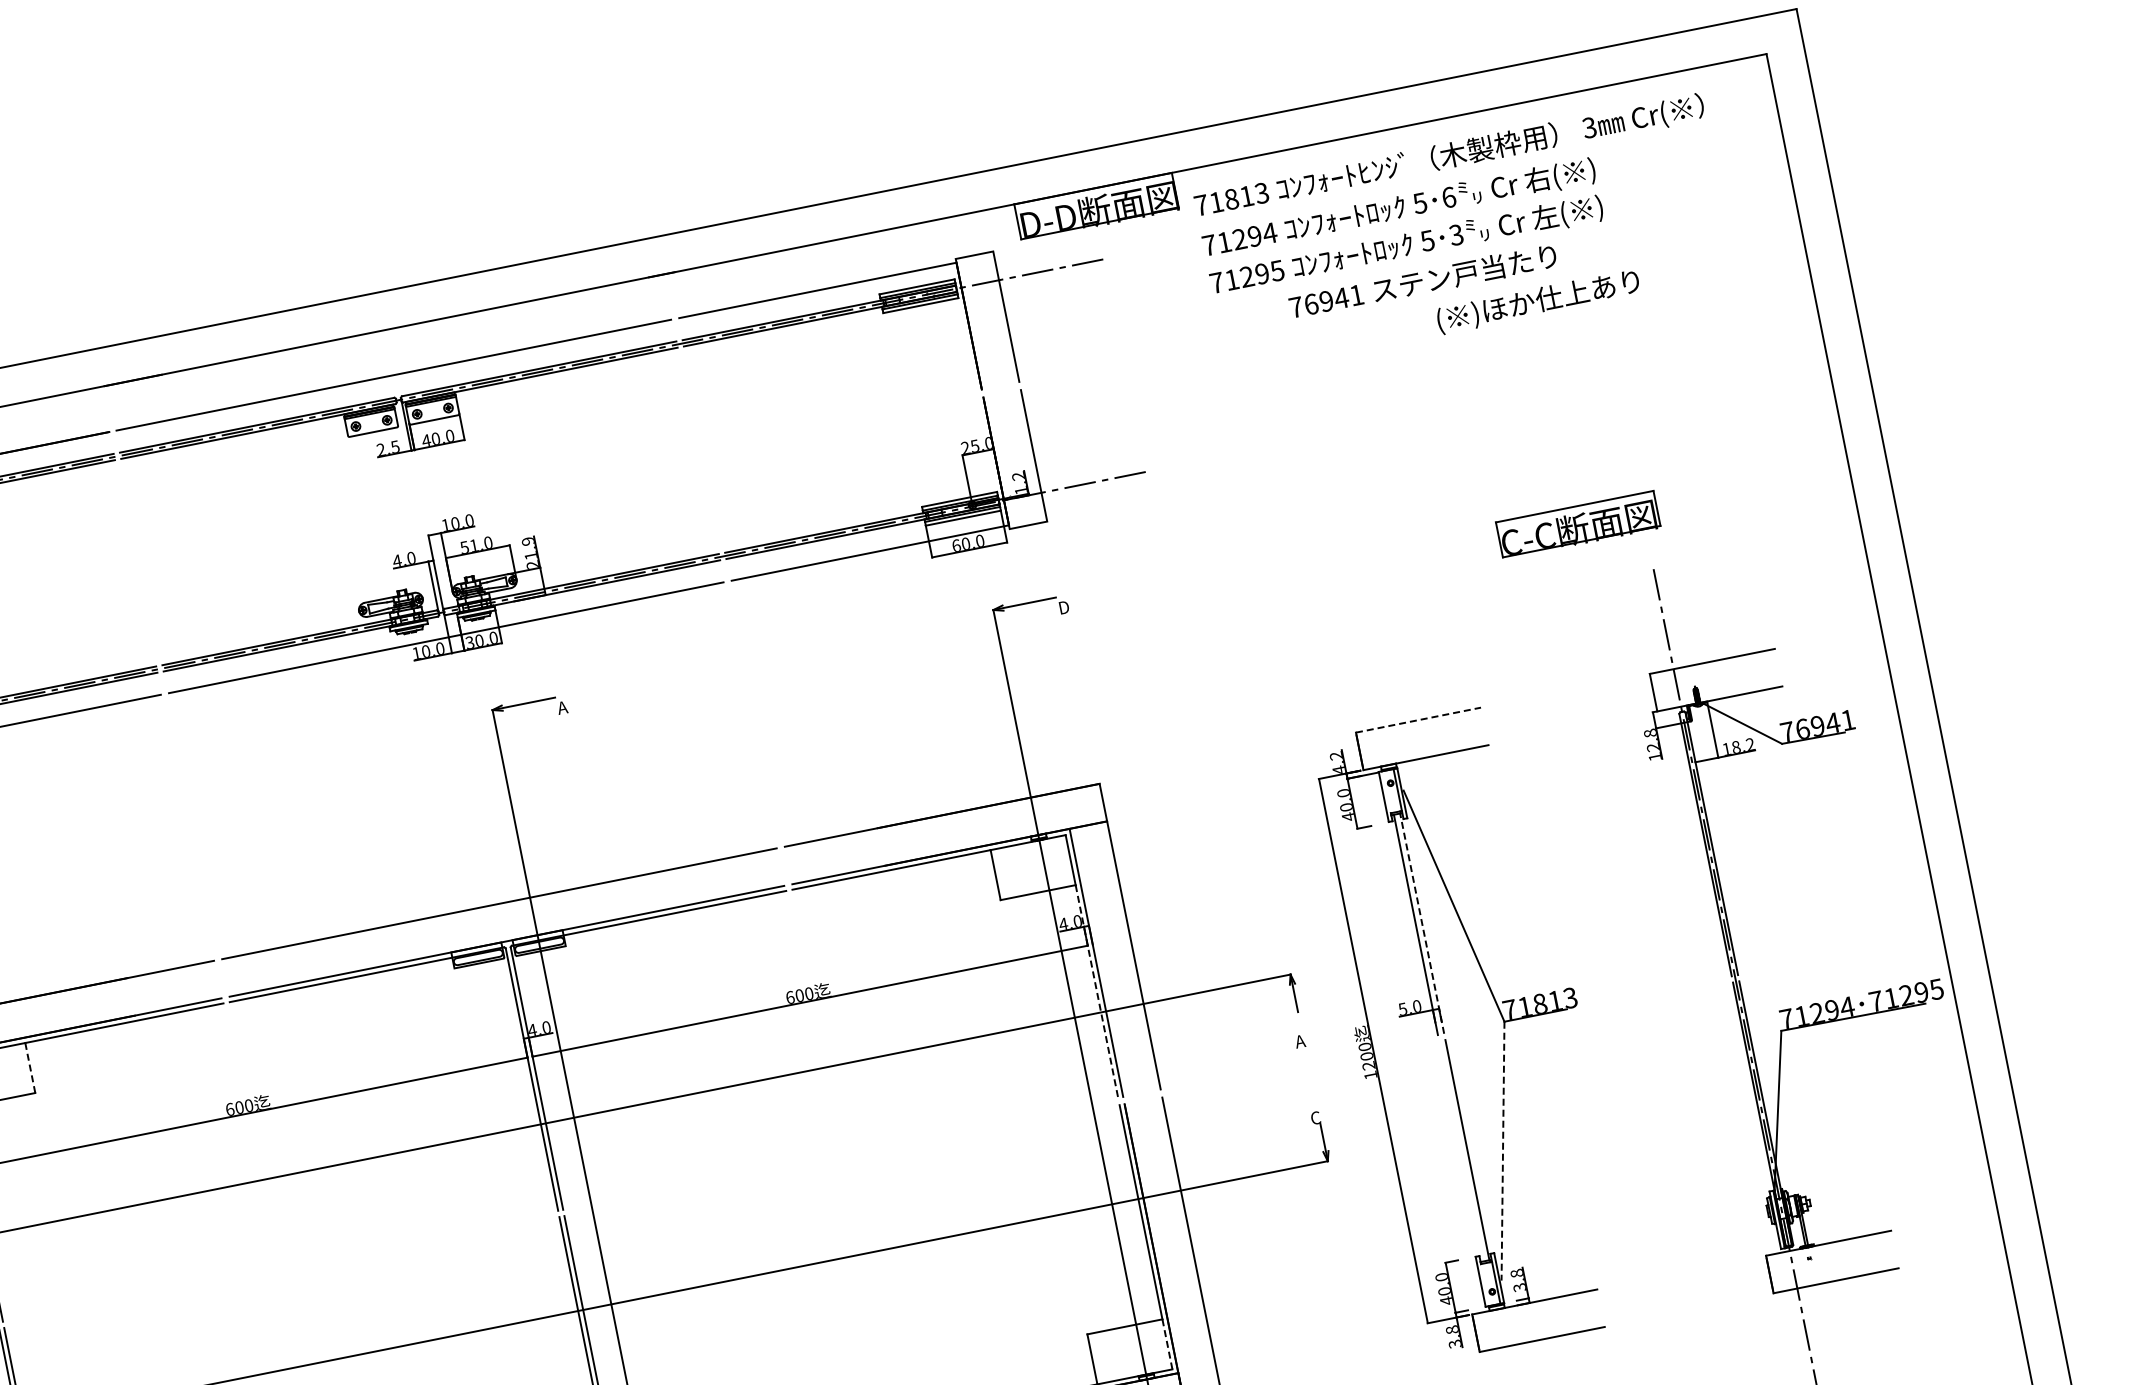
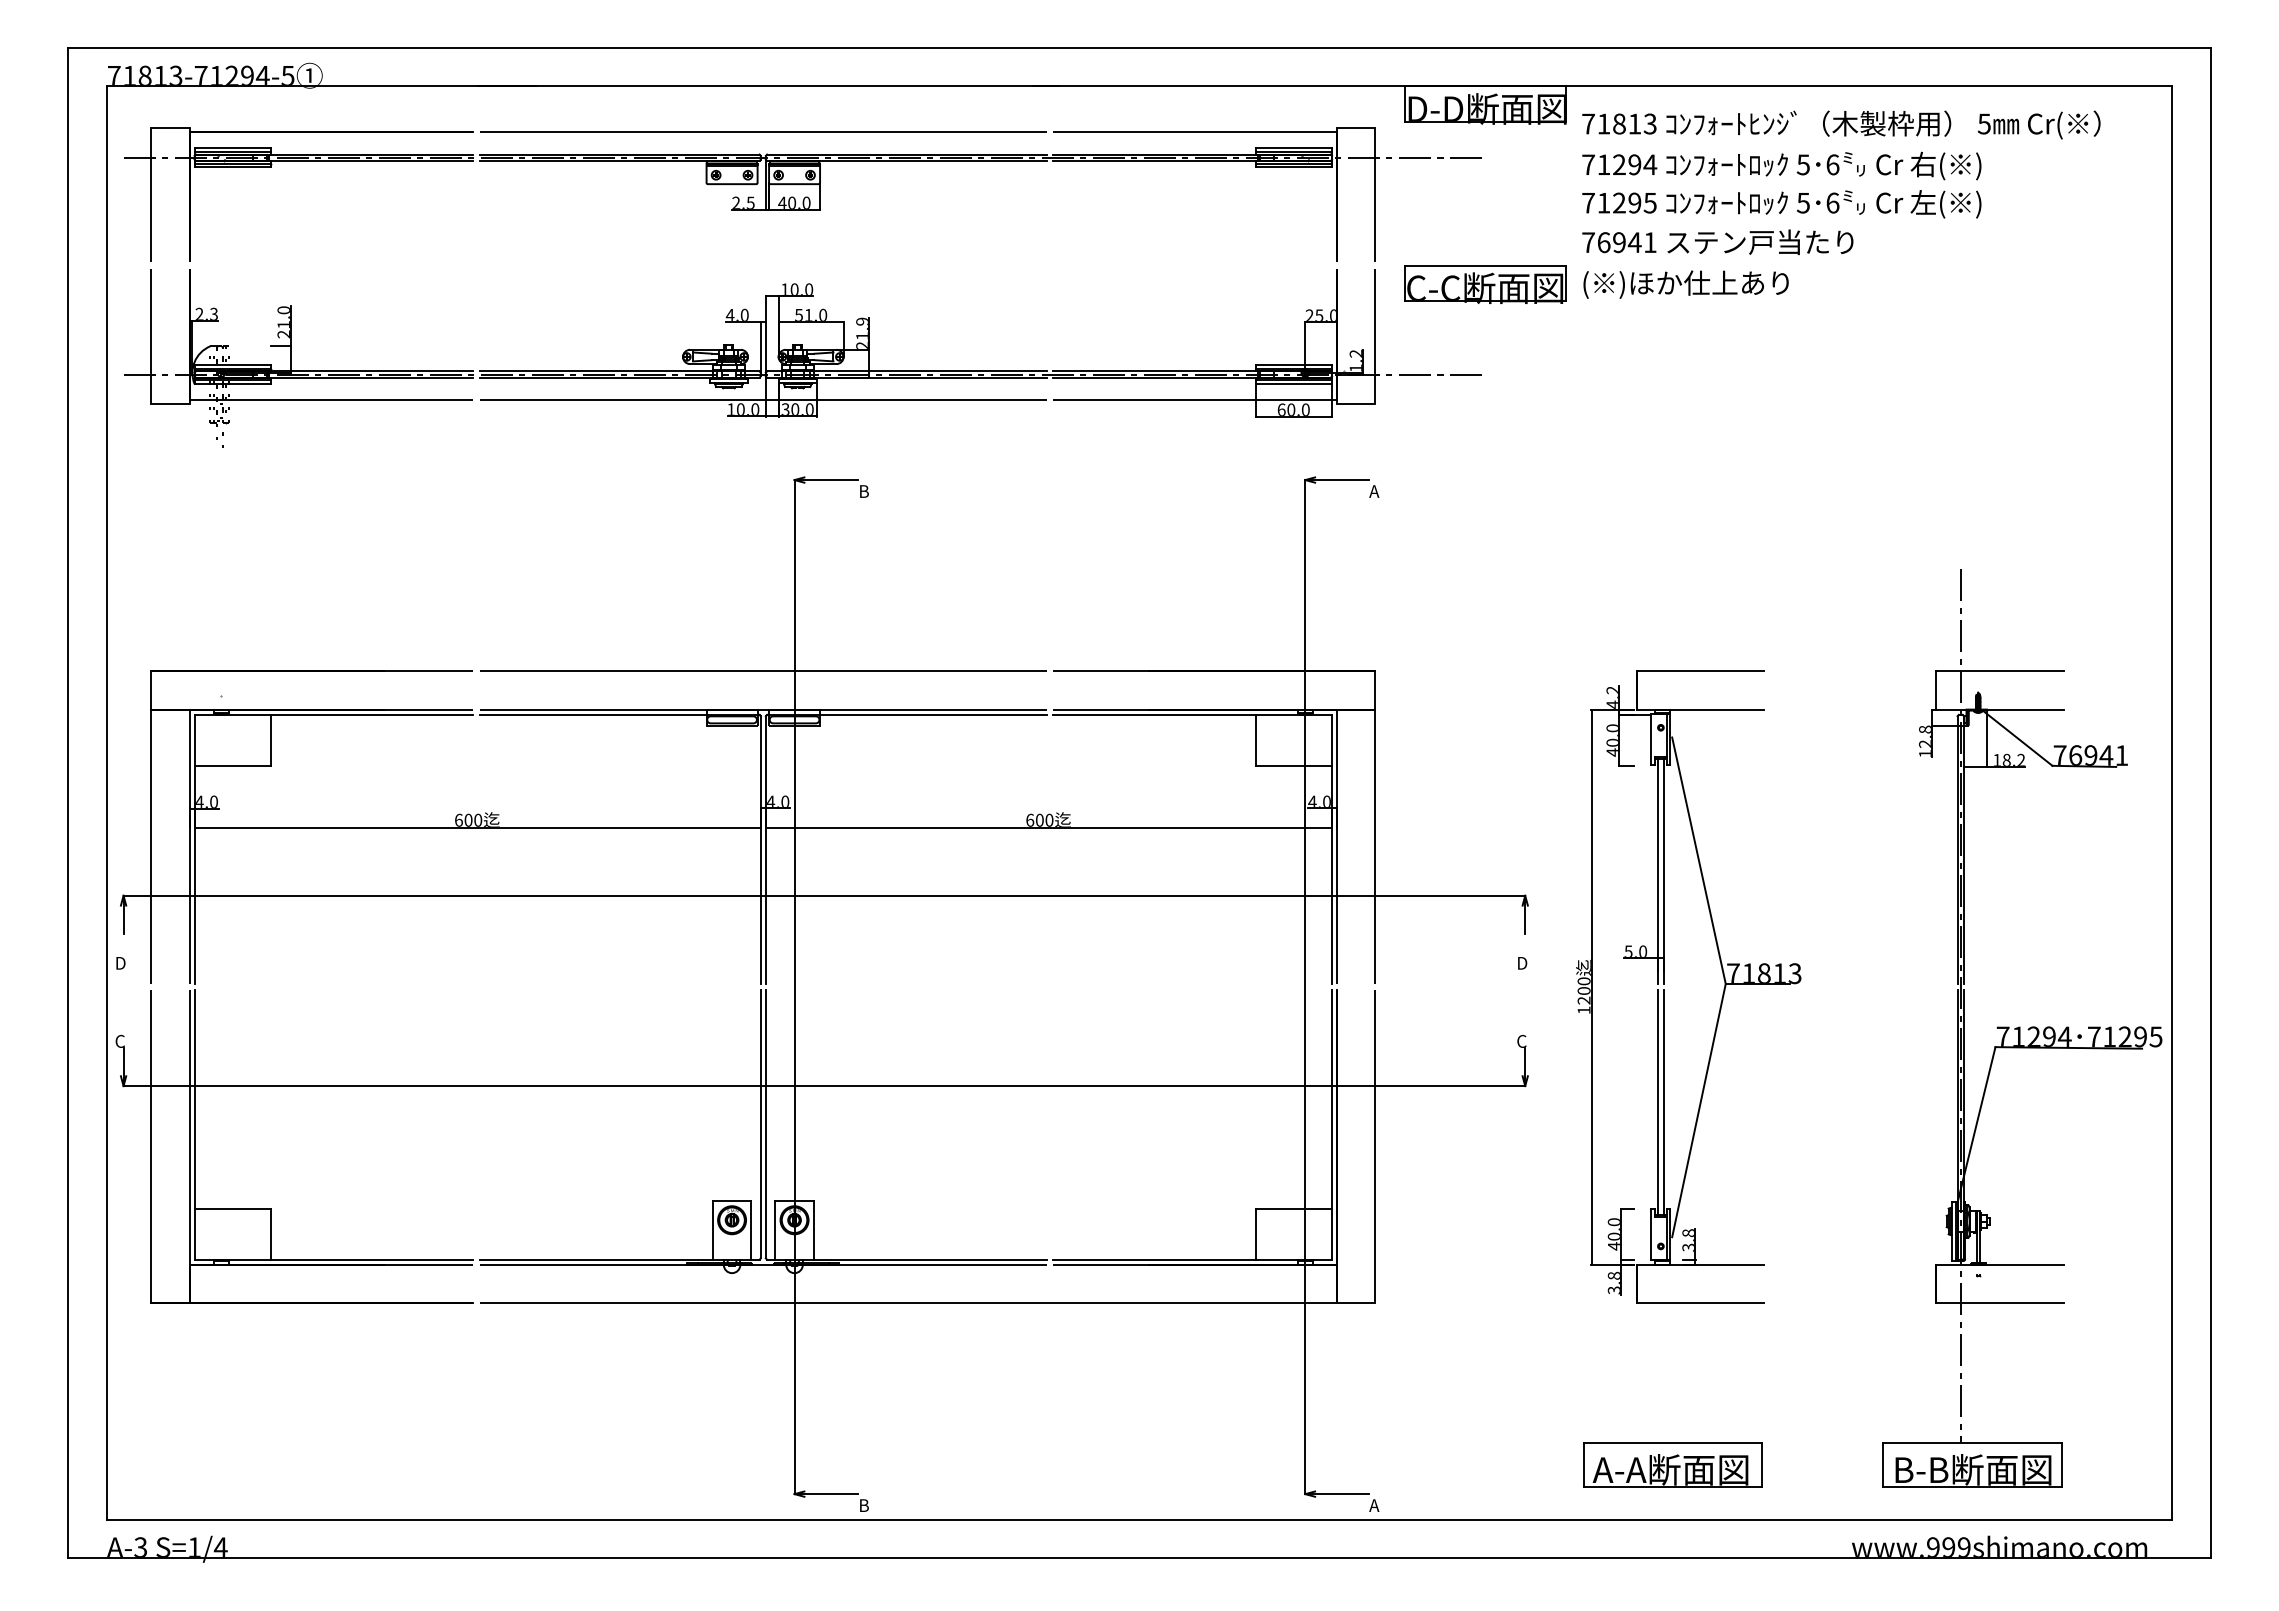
text: (1589, 127) -> (1984, 123), 3 -> 5
text: (1456, 234) -> (1832, 202), 3 -> 6
text: (1422, 281) -> (1717, 241), moved
text: (1537, 301) -> (1685, 284), moved
part: (1578, 525) -> (1485, 284), moved
text: (1063, 607) -> (1374, 491), D -> A
text: (562, 707) -> (863, 491), A -> B
line: (1418, 720) -> (1700, 671), dashed -> solid
line: (1422, 923) -> (1664, 871), dashed -> solid
line: (1097, 991) -> (1332, 874), dashed -> solid
text: (1300, 1041) -> (1521, 963), A -> D
line: (30, 1067) -> (271, 740), dashed -> solid
line: (1460, 1151) -> (1657, 1102), added
line: (1502, 1152) -> (1698, 1111), dashed -> solid
line: (1167, 1344) -> (1332, 1234), dashed -> solid

